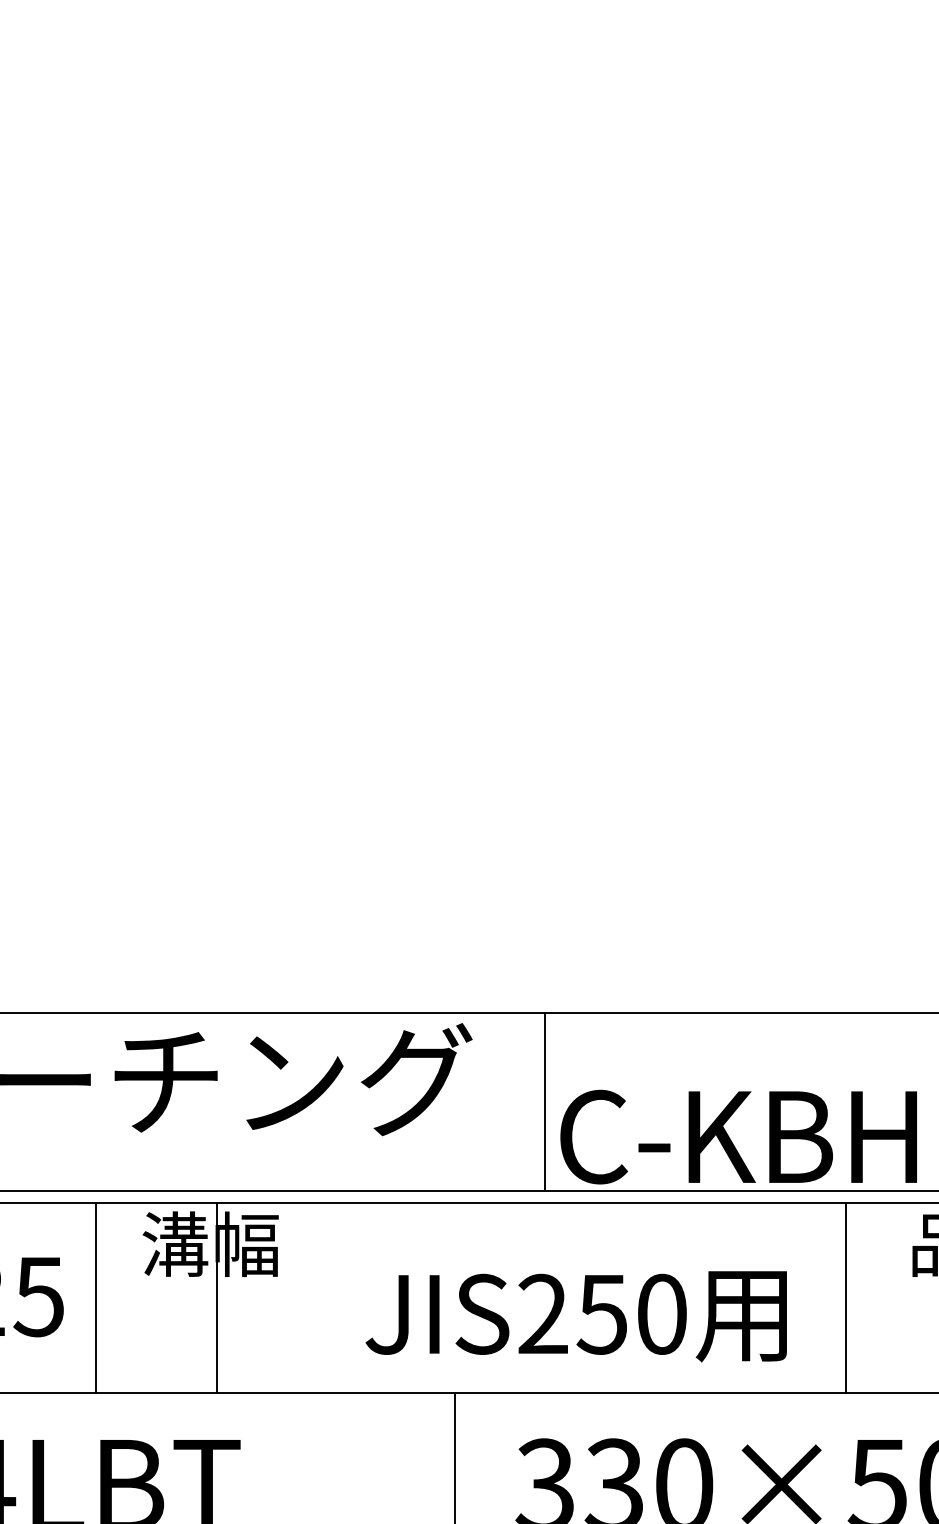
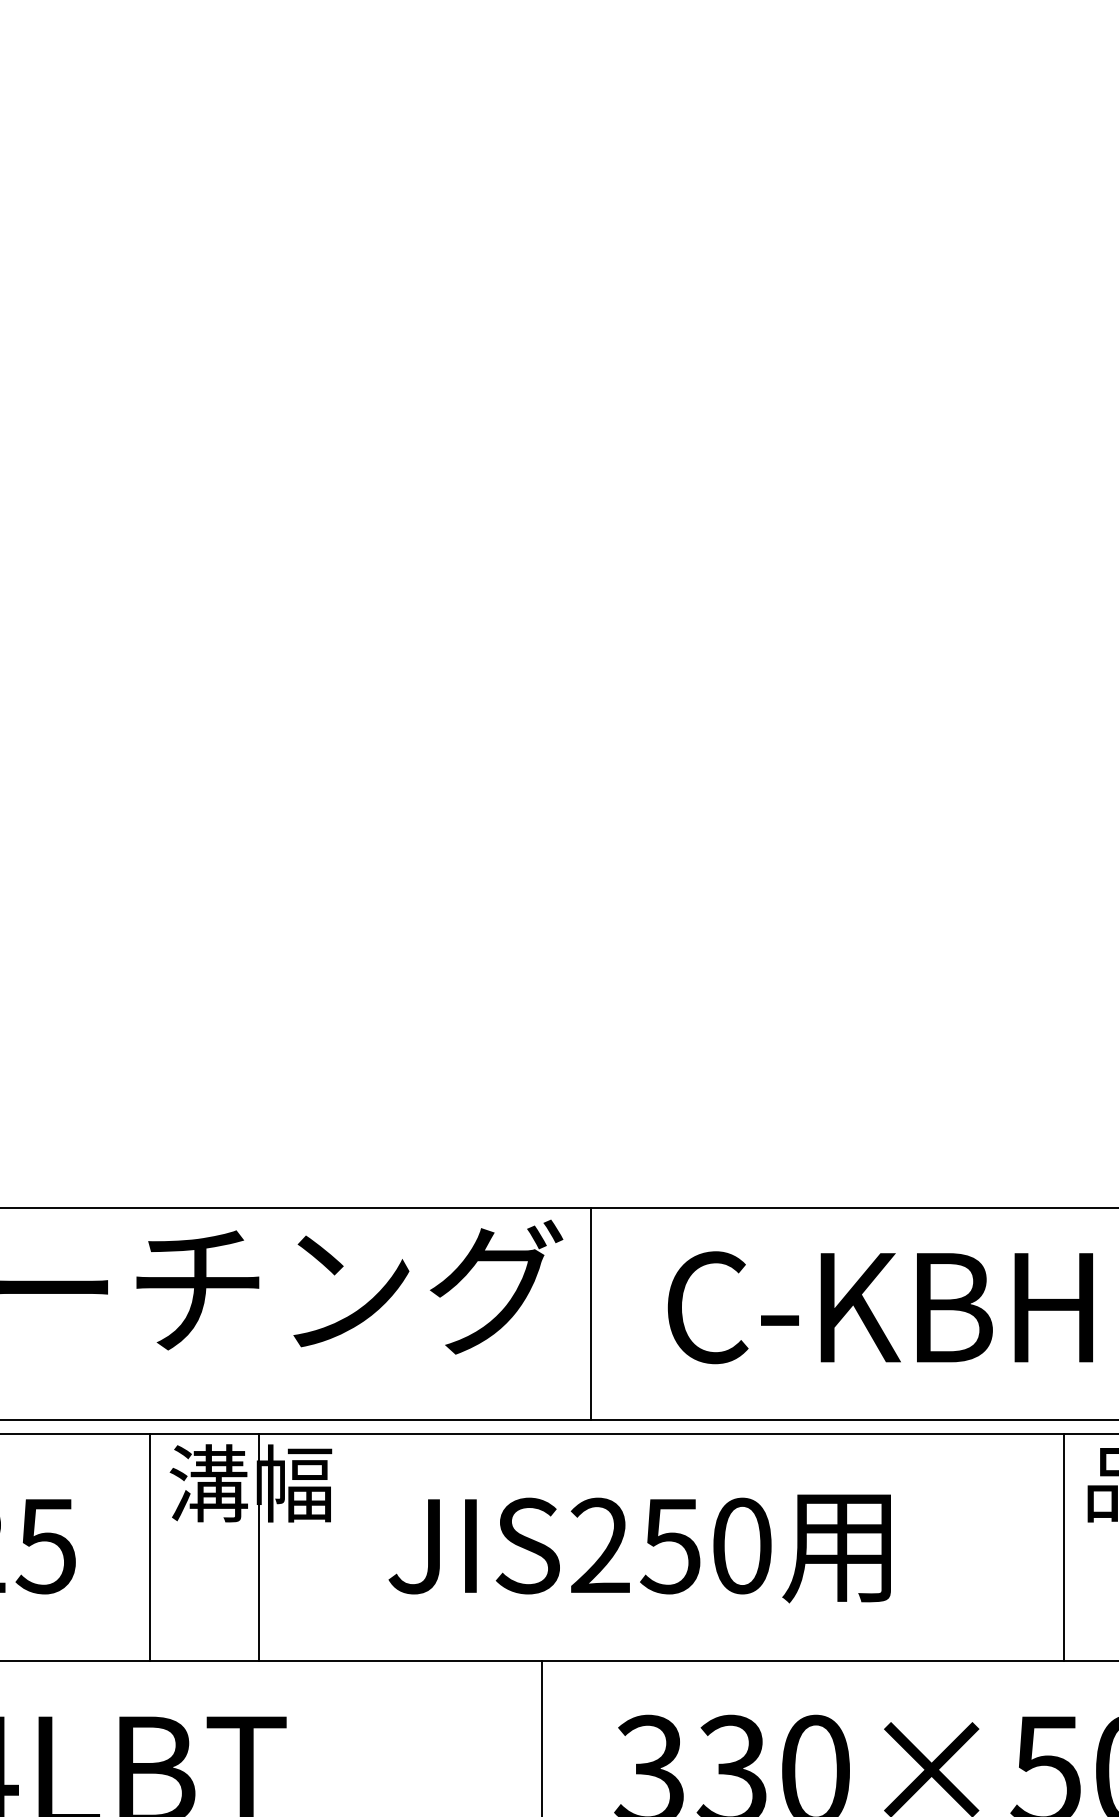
line: (544, 1101) -> (590, 1313), moved
text: (737, 1136) -> (879, 1307), moved
line: (96, 1297) -> (149, 1547), moved
line: (846, 1297) -> (1064, 1547), moved
text: (576, 1316) -> (639, 1548), moved

